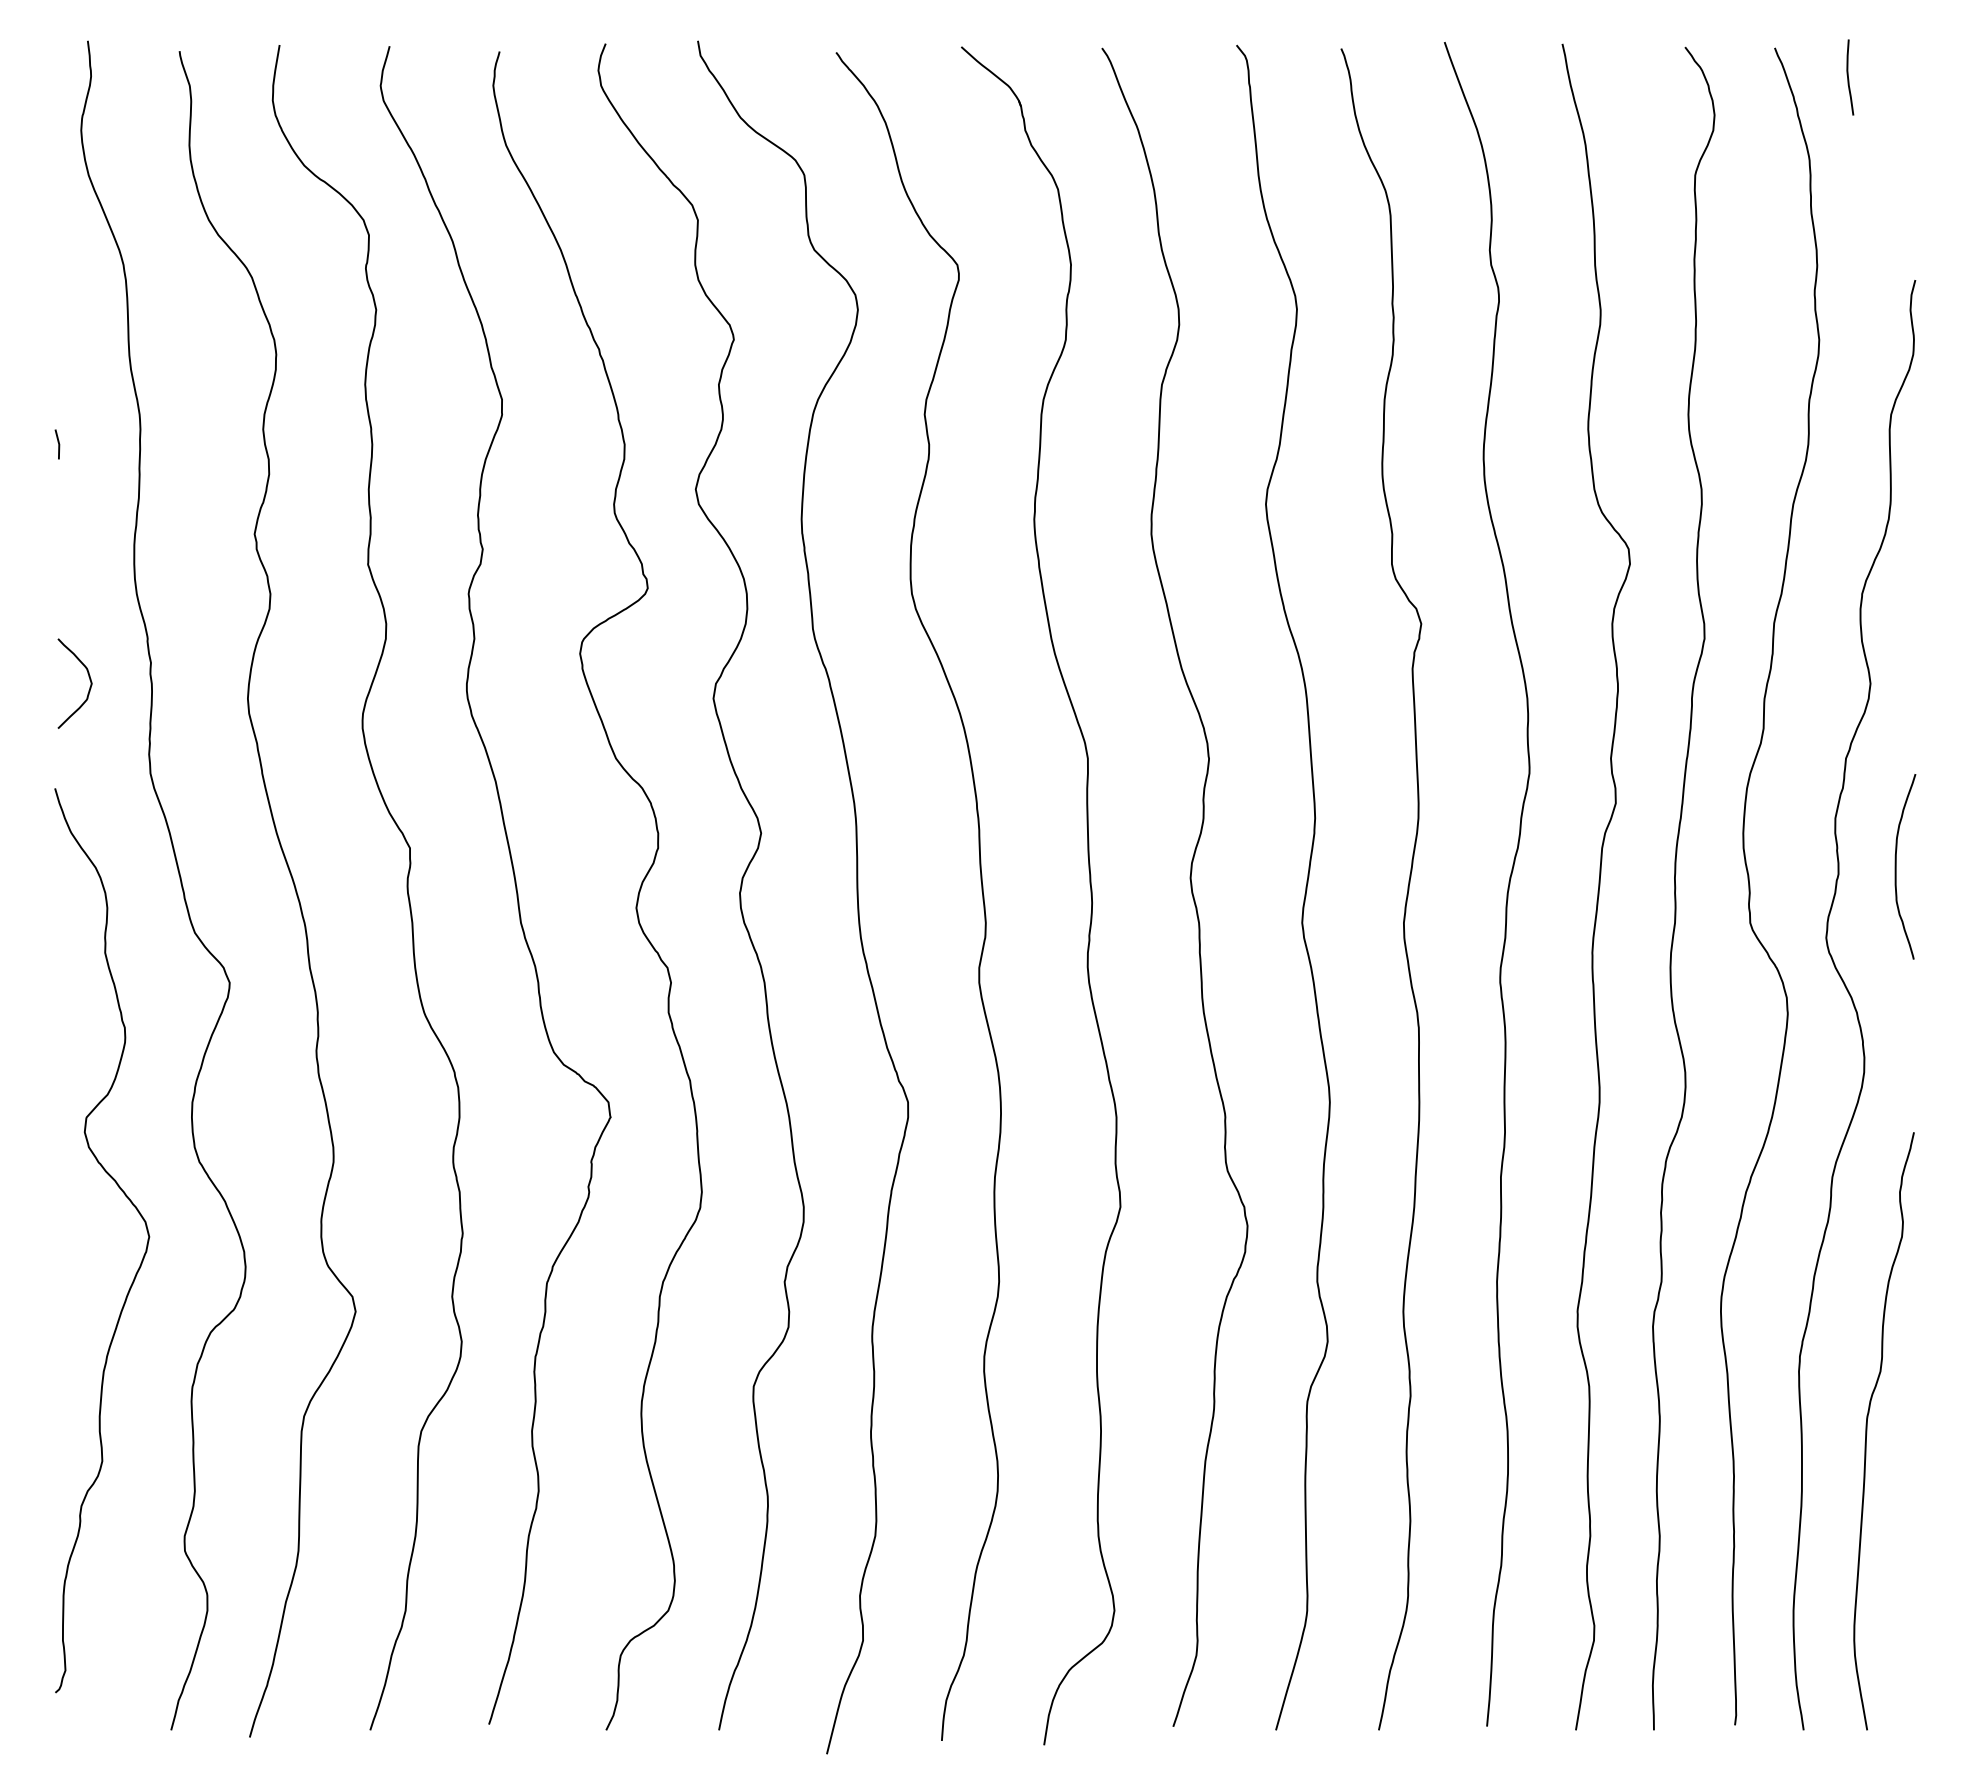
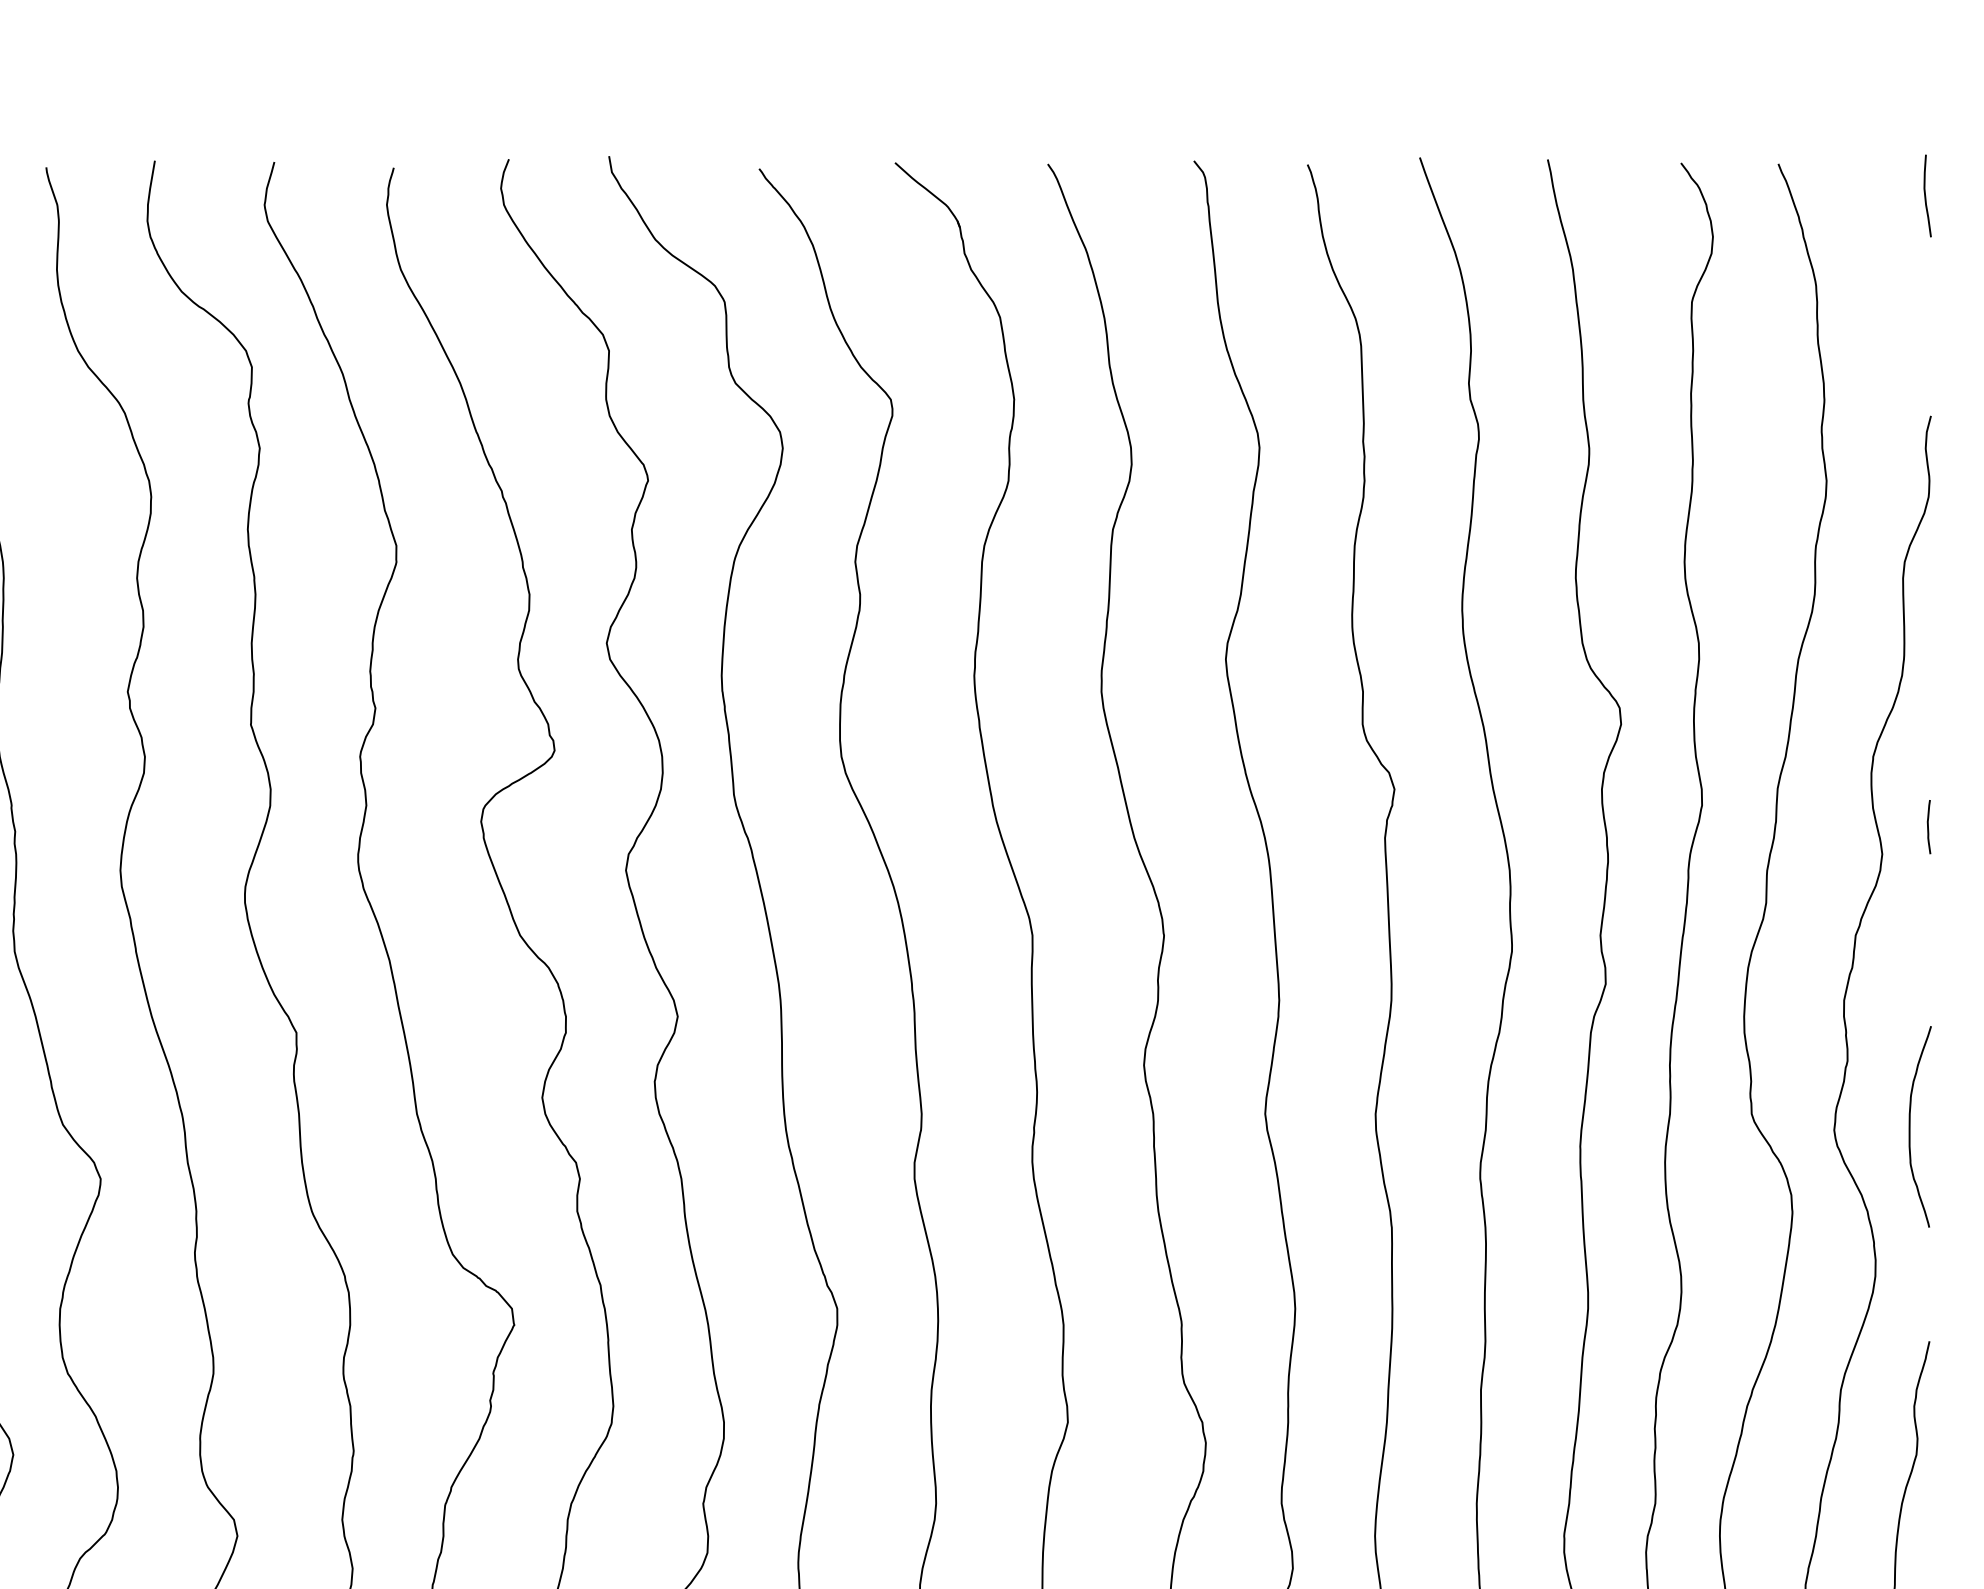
curve: (1848, 77) -> (1925, 195), moved
curve: (1913, 658) -> (1928, 826), added
curve: (1896, 866) -> (1910, 1126), moved

